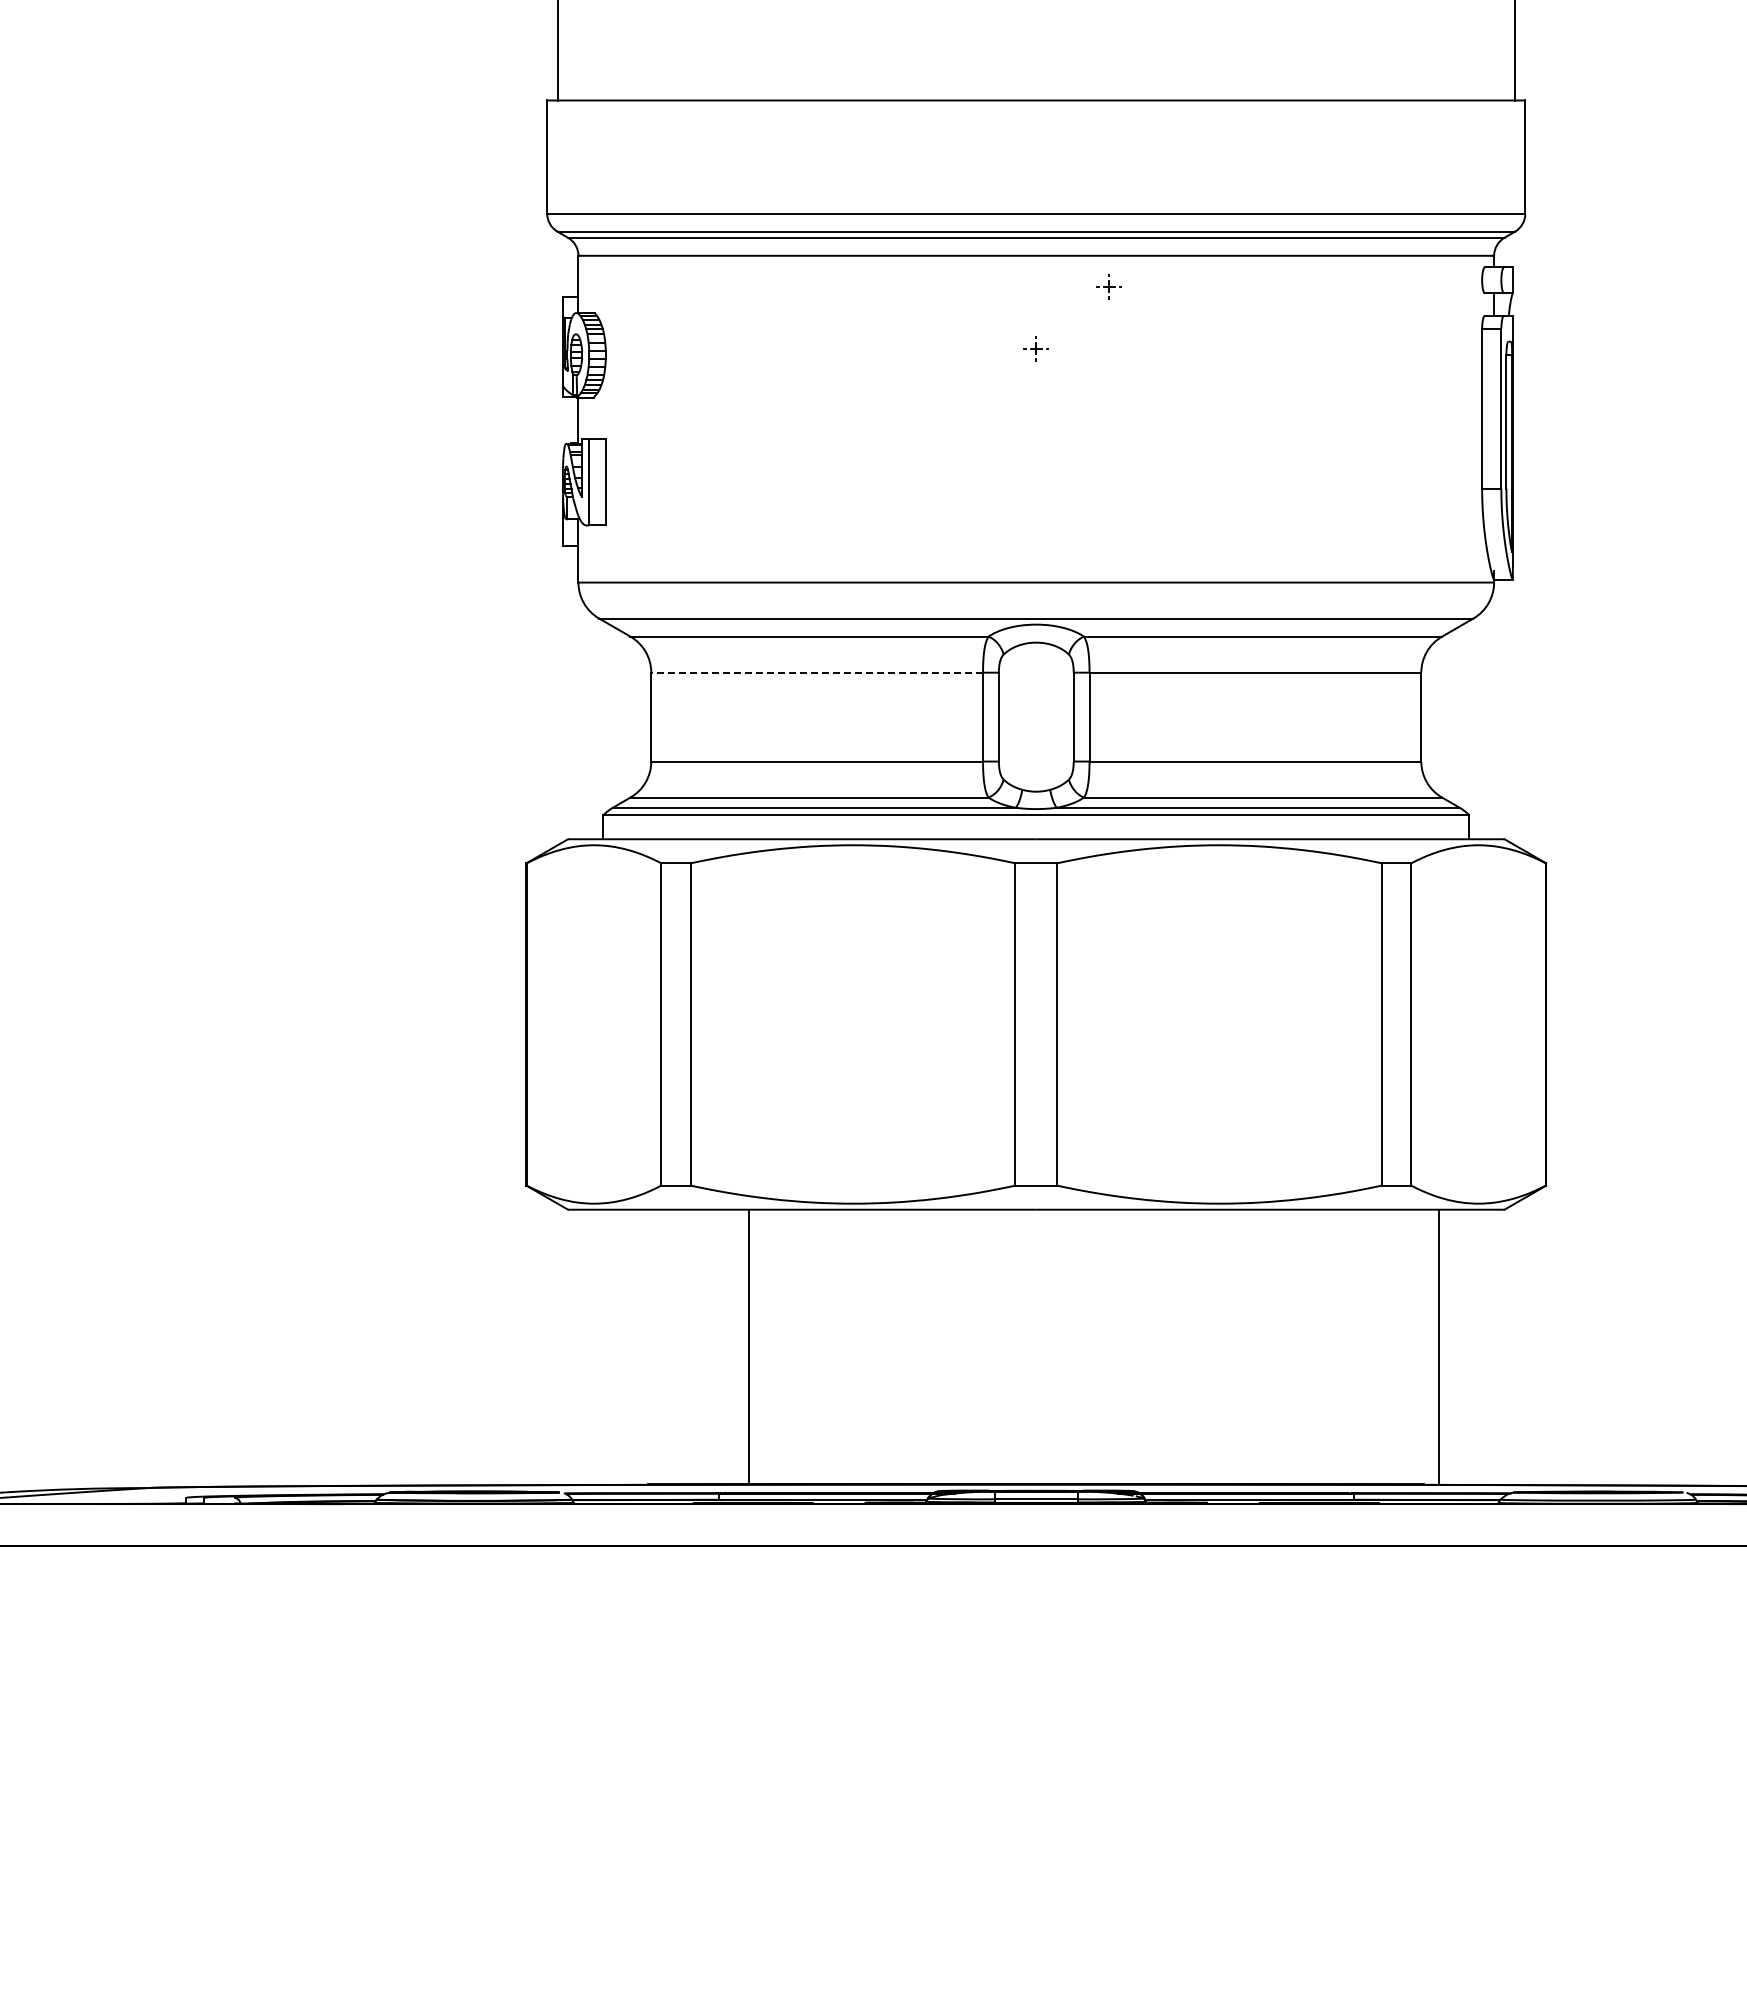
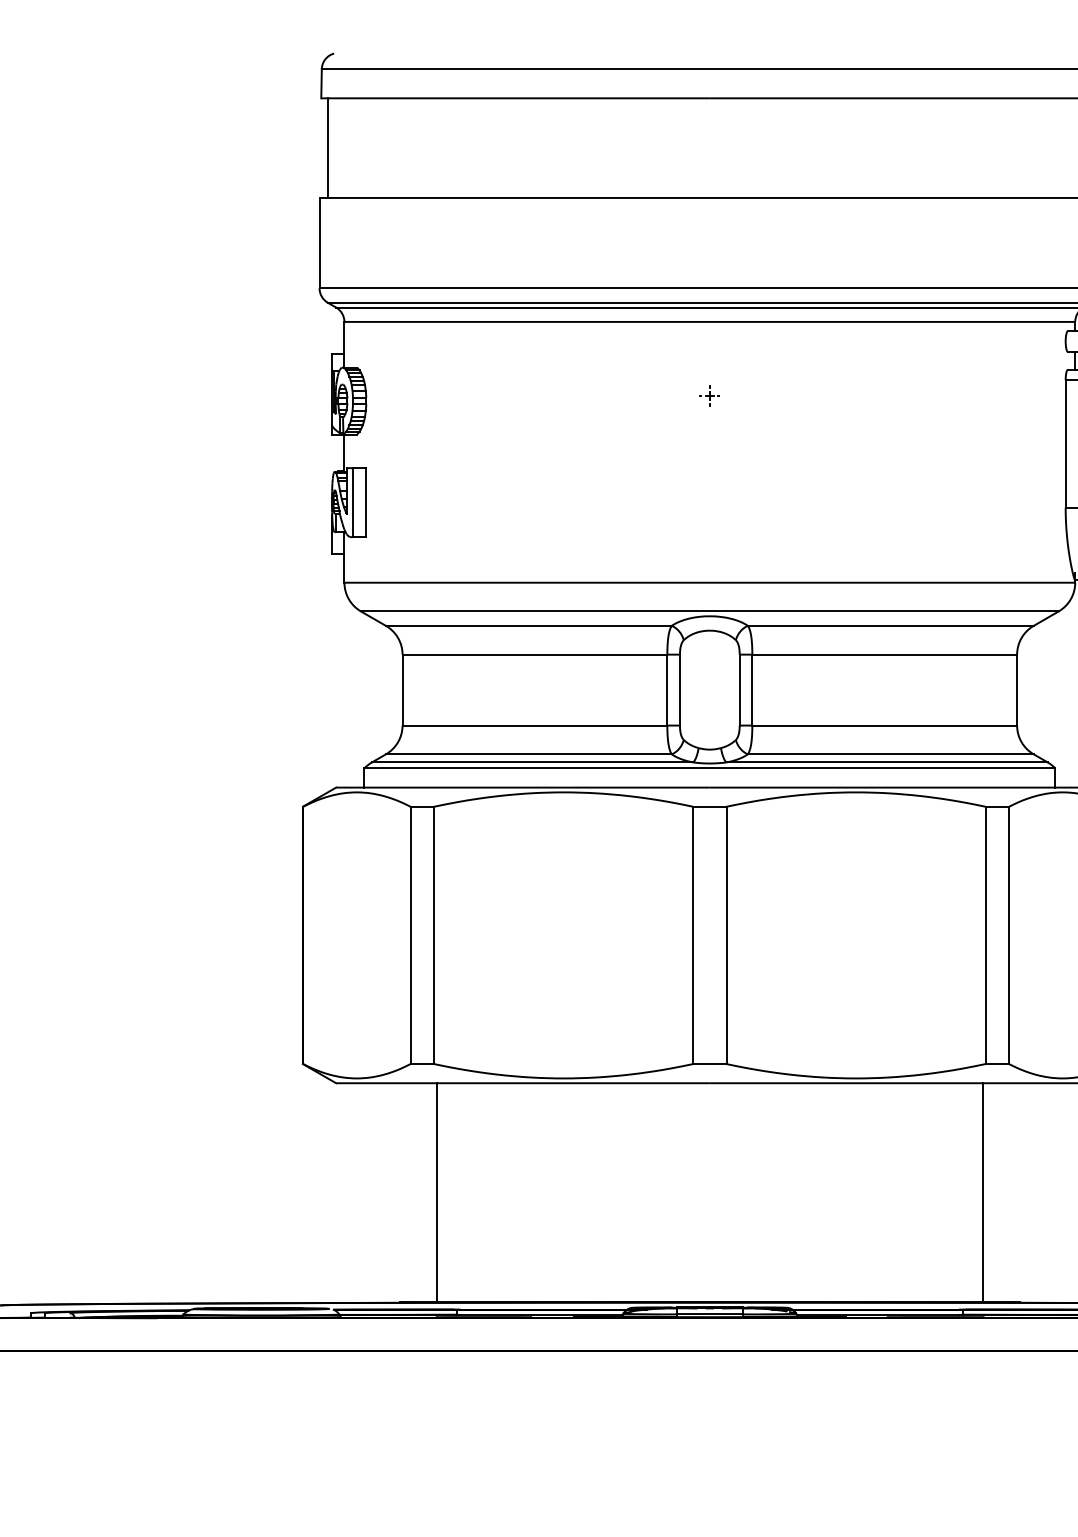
part: (1108, 286) -> (767, 346), removed
line: (817, 672) -> (535, 654), dashed -> solid
line: (748, 1346) -> (436, 1192), moved
line: (1438, 1346) -> (982, 1192), moved

